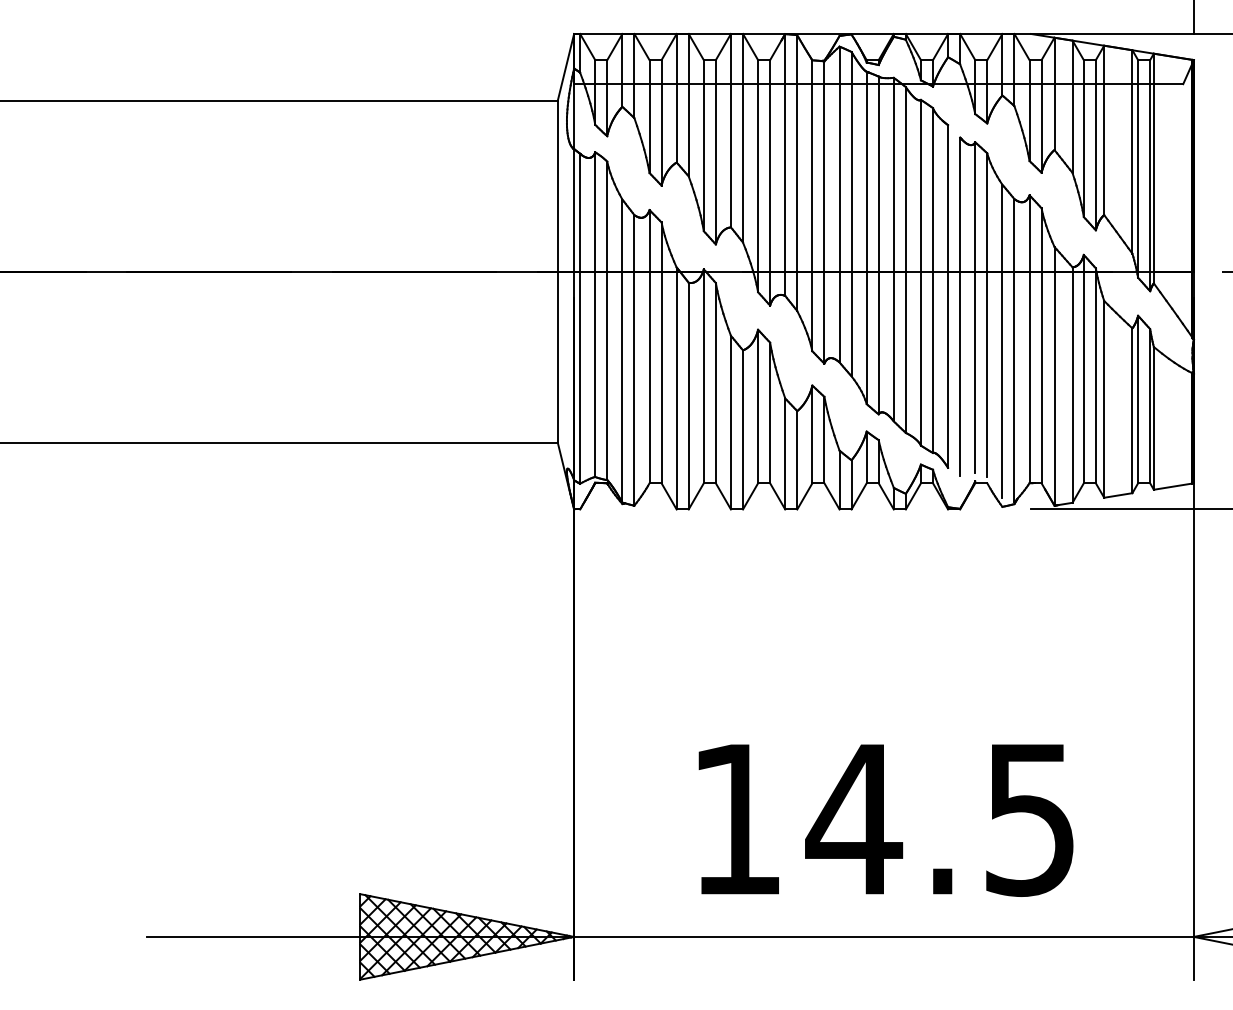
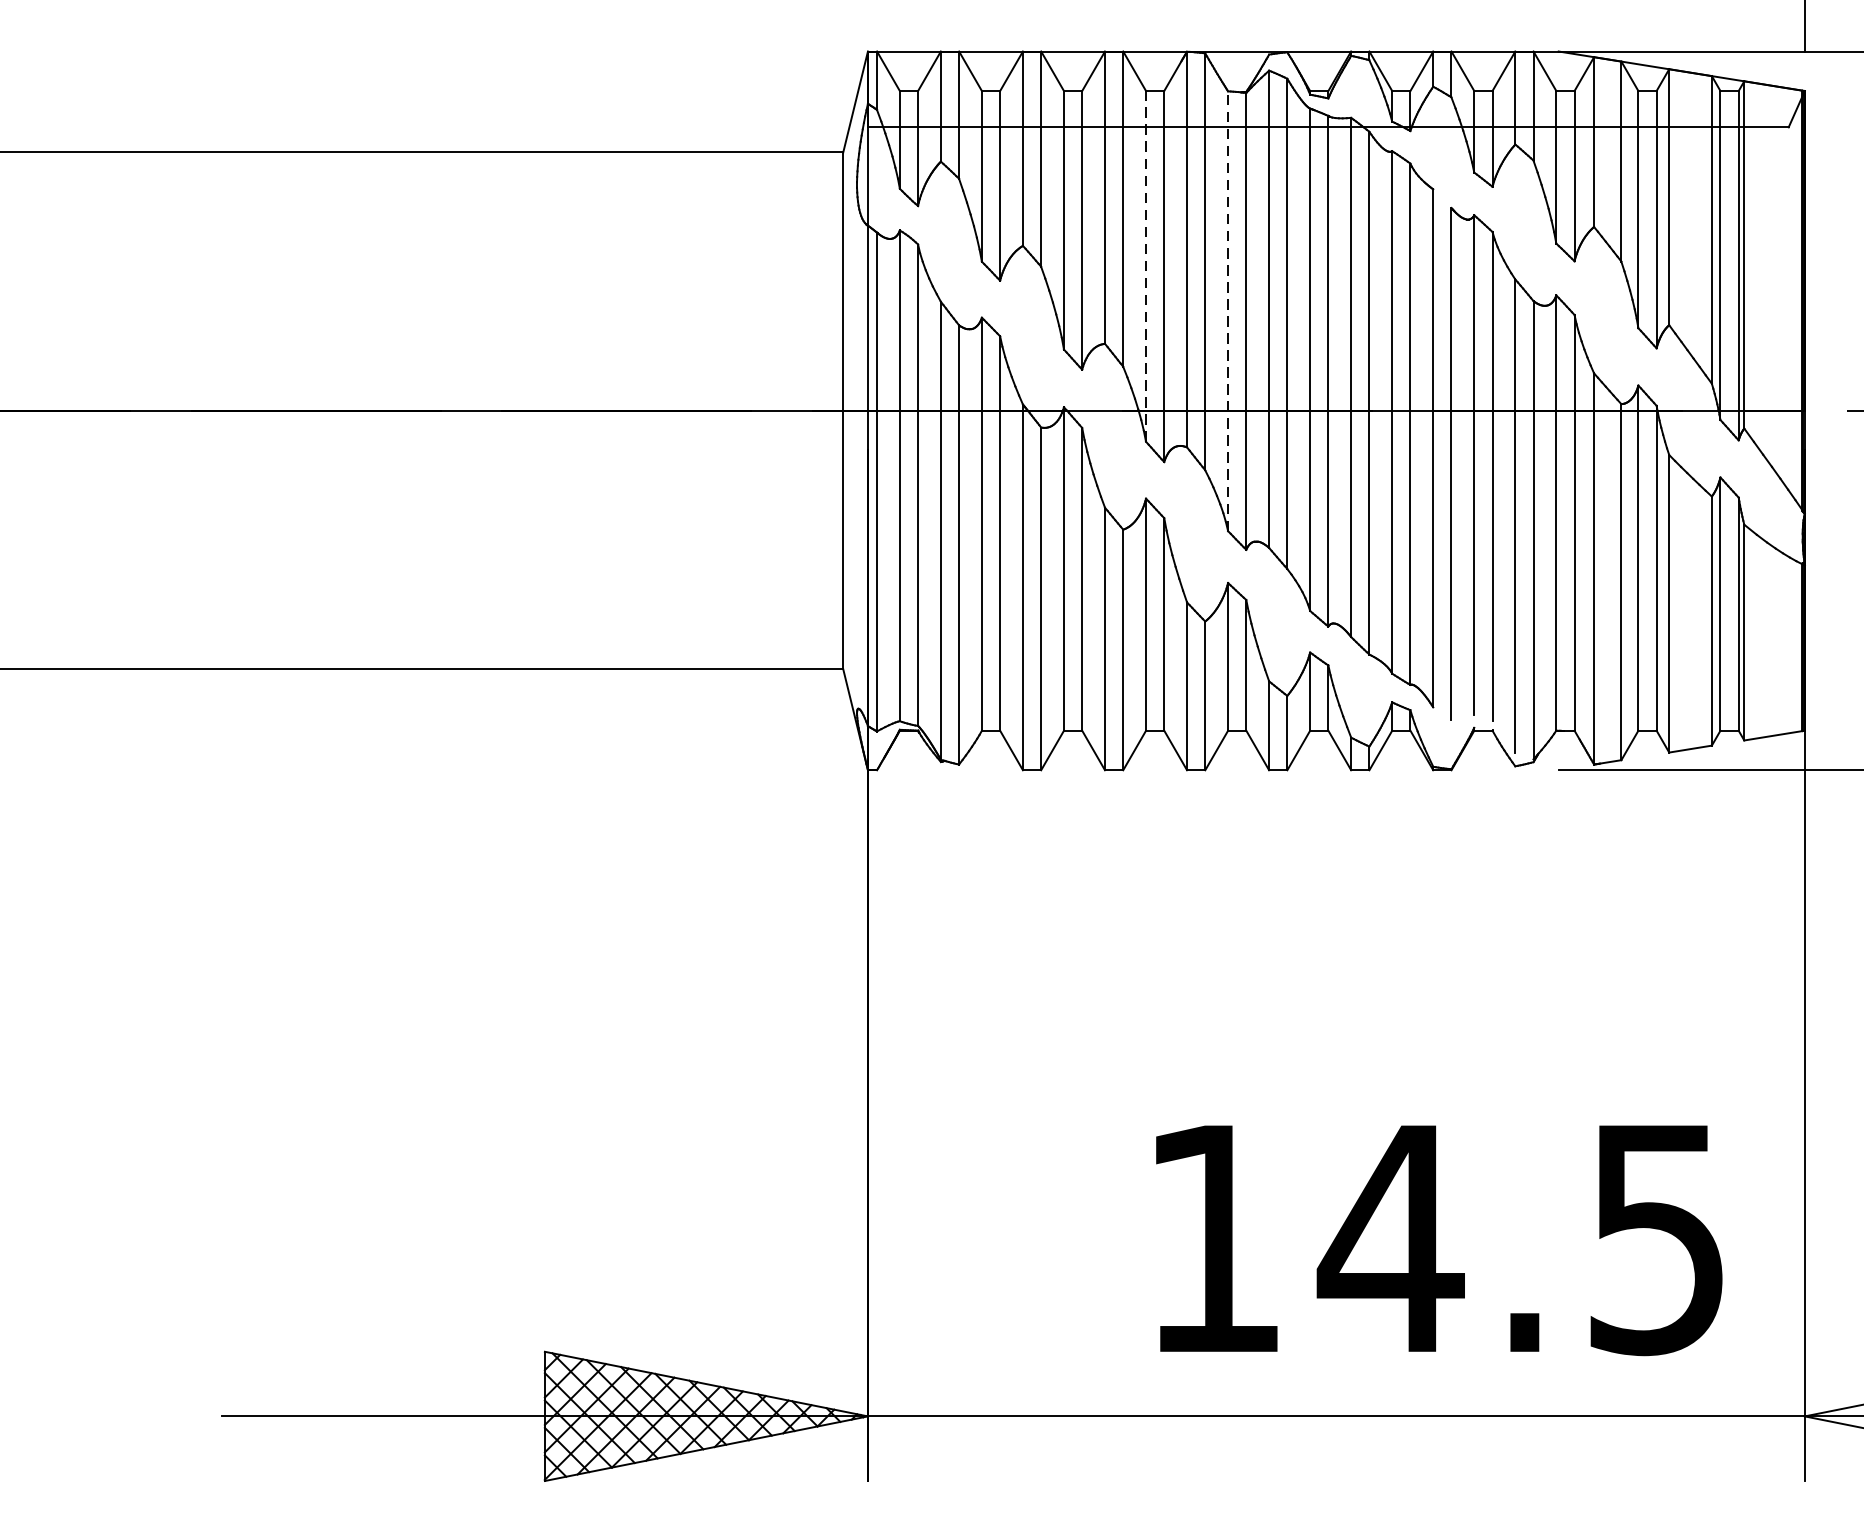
line: (758, 175) -> (1146, 265), solid -> dashed
line: (812, 205) -> (1228, 310), solid -> dashed
text: (885, 820) -> (1438, 1240), moved

